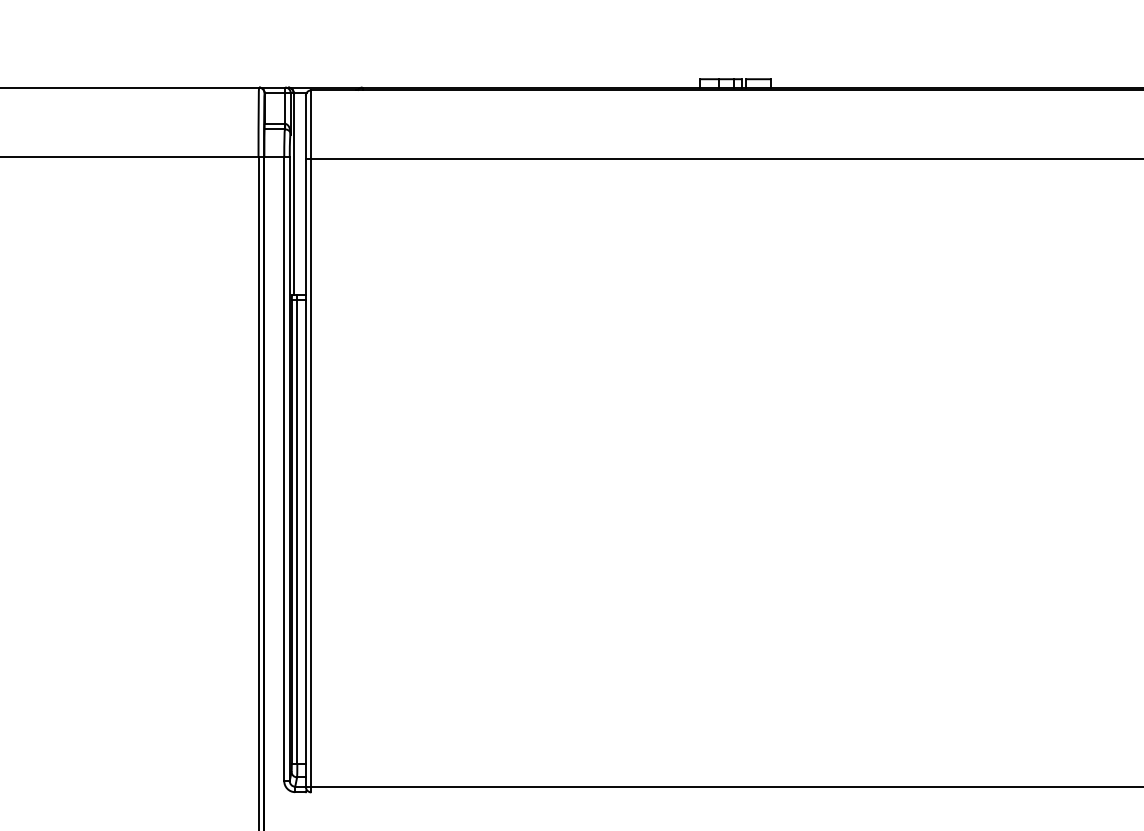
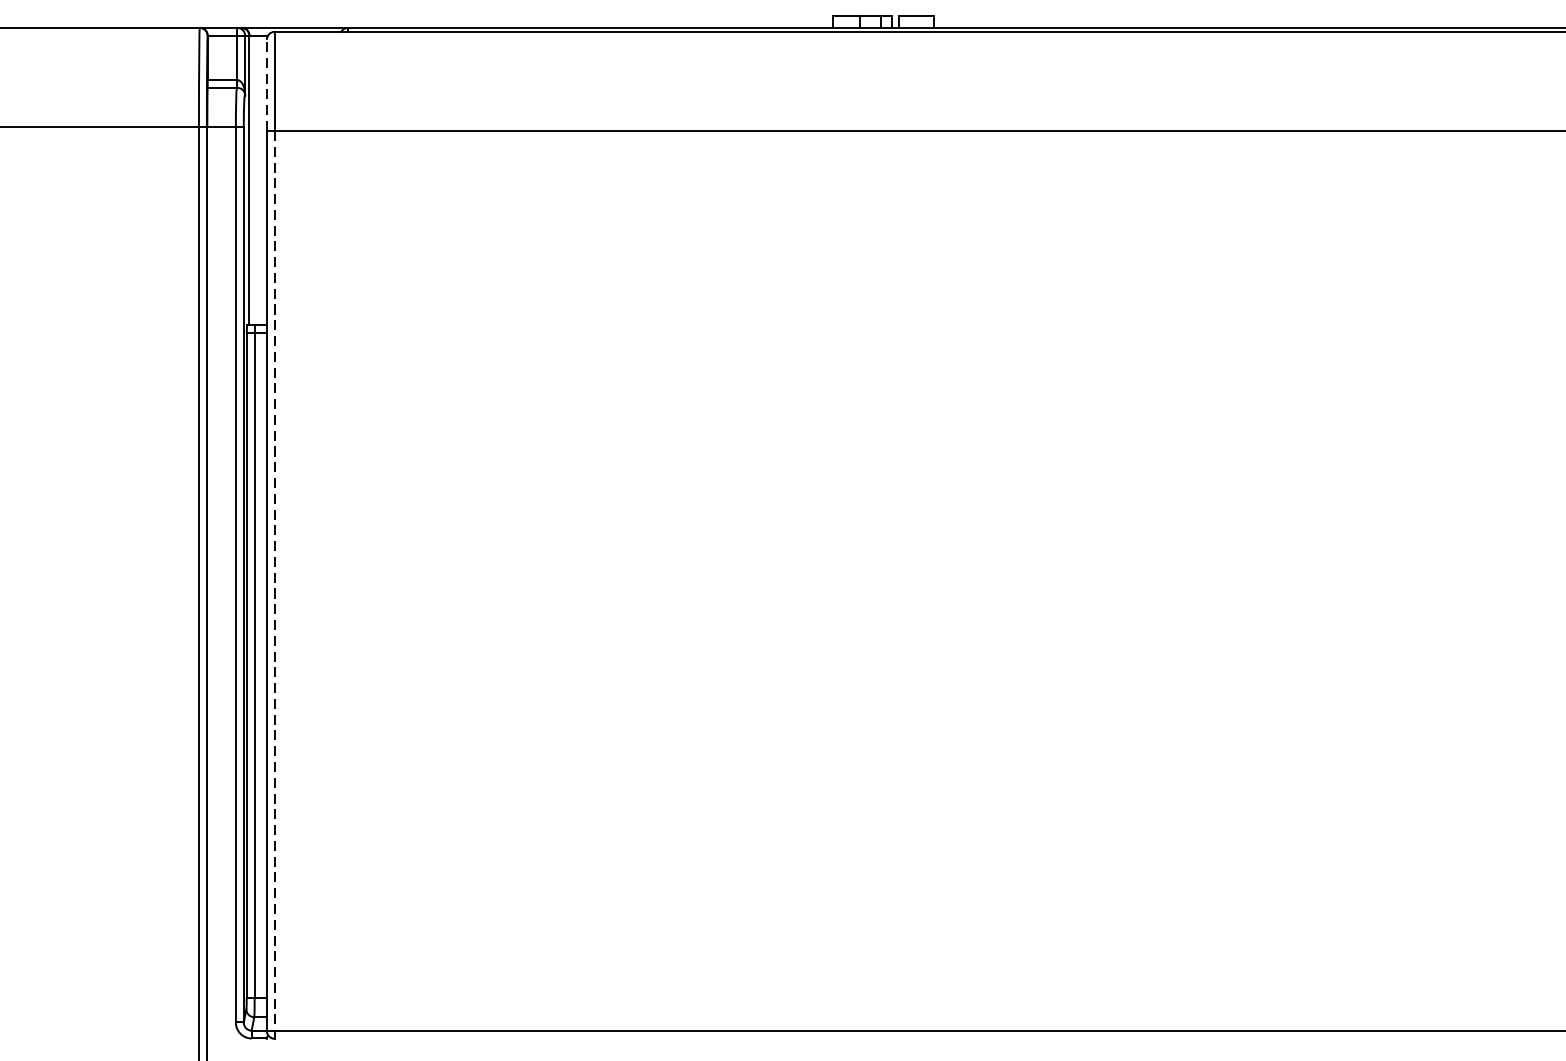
line: (305, 127) -> (266, 85), solid -> dashed
line: (311, 473) -> (274, 581), solid -> dashed

